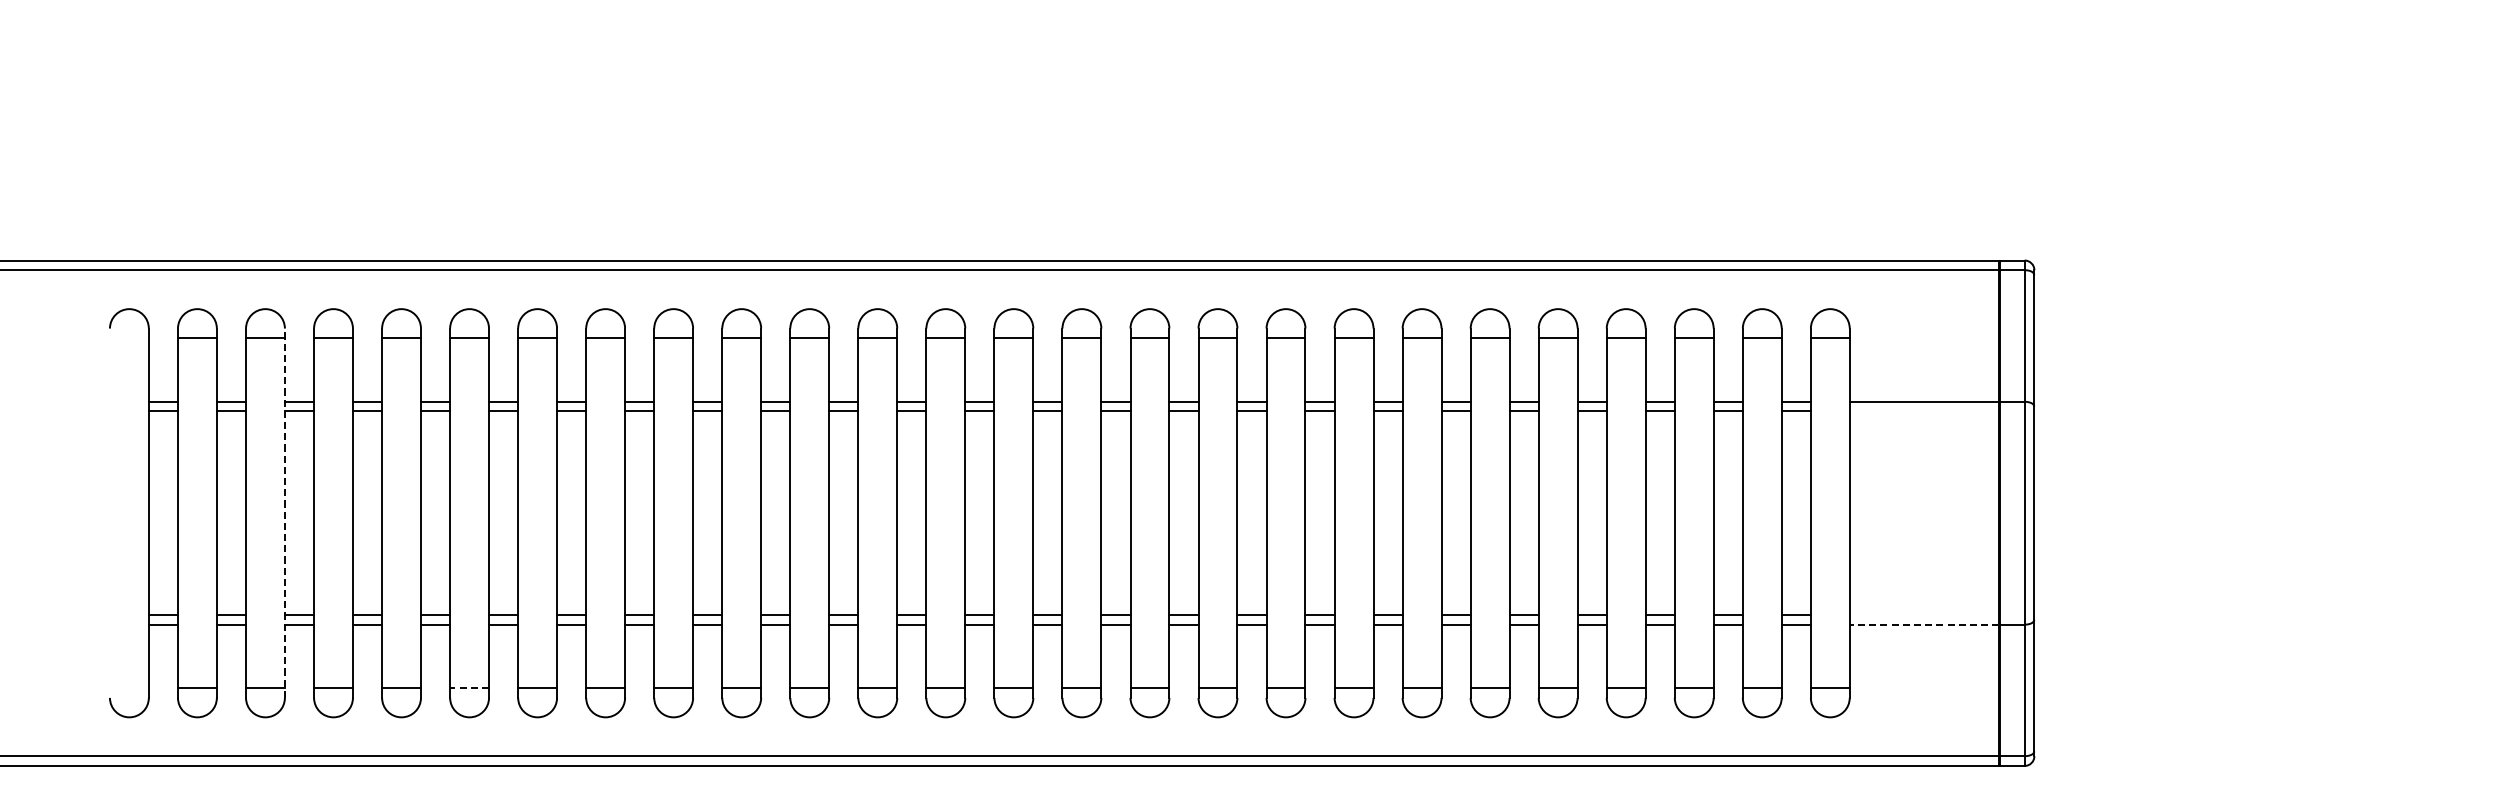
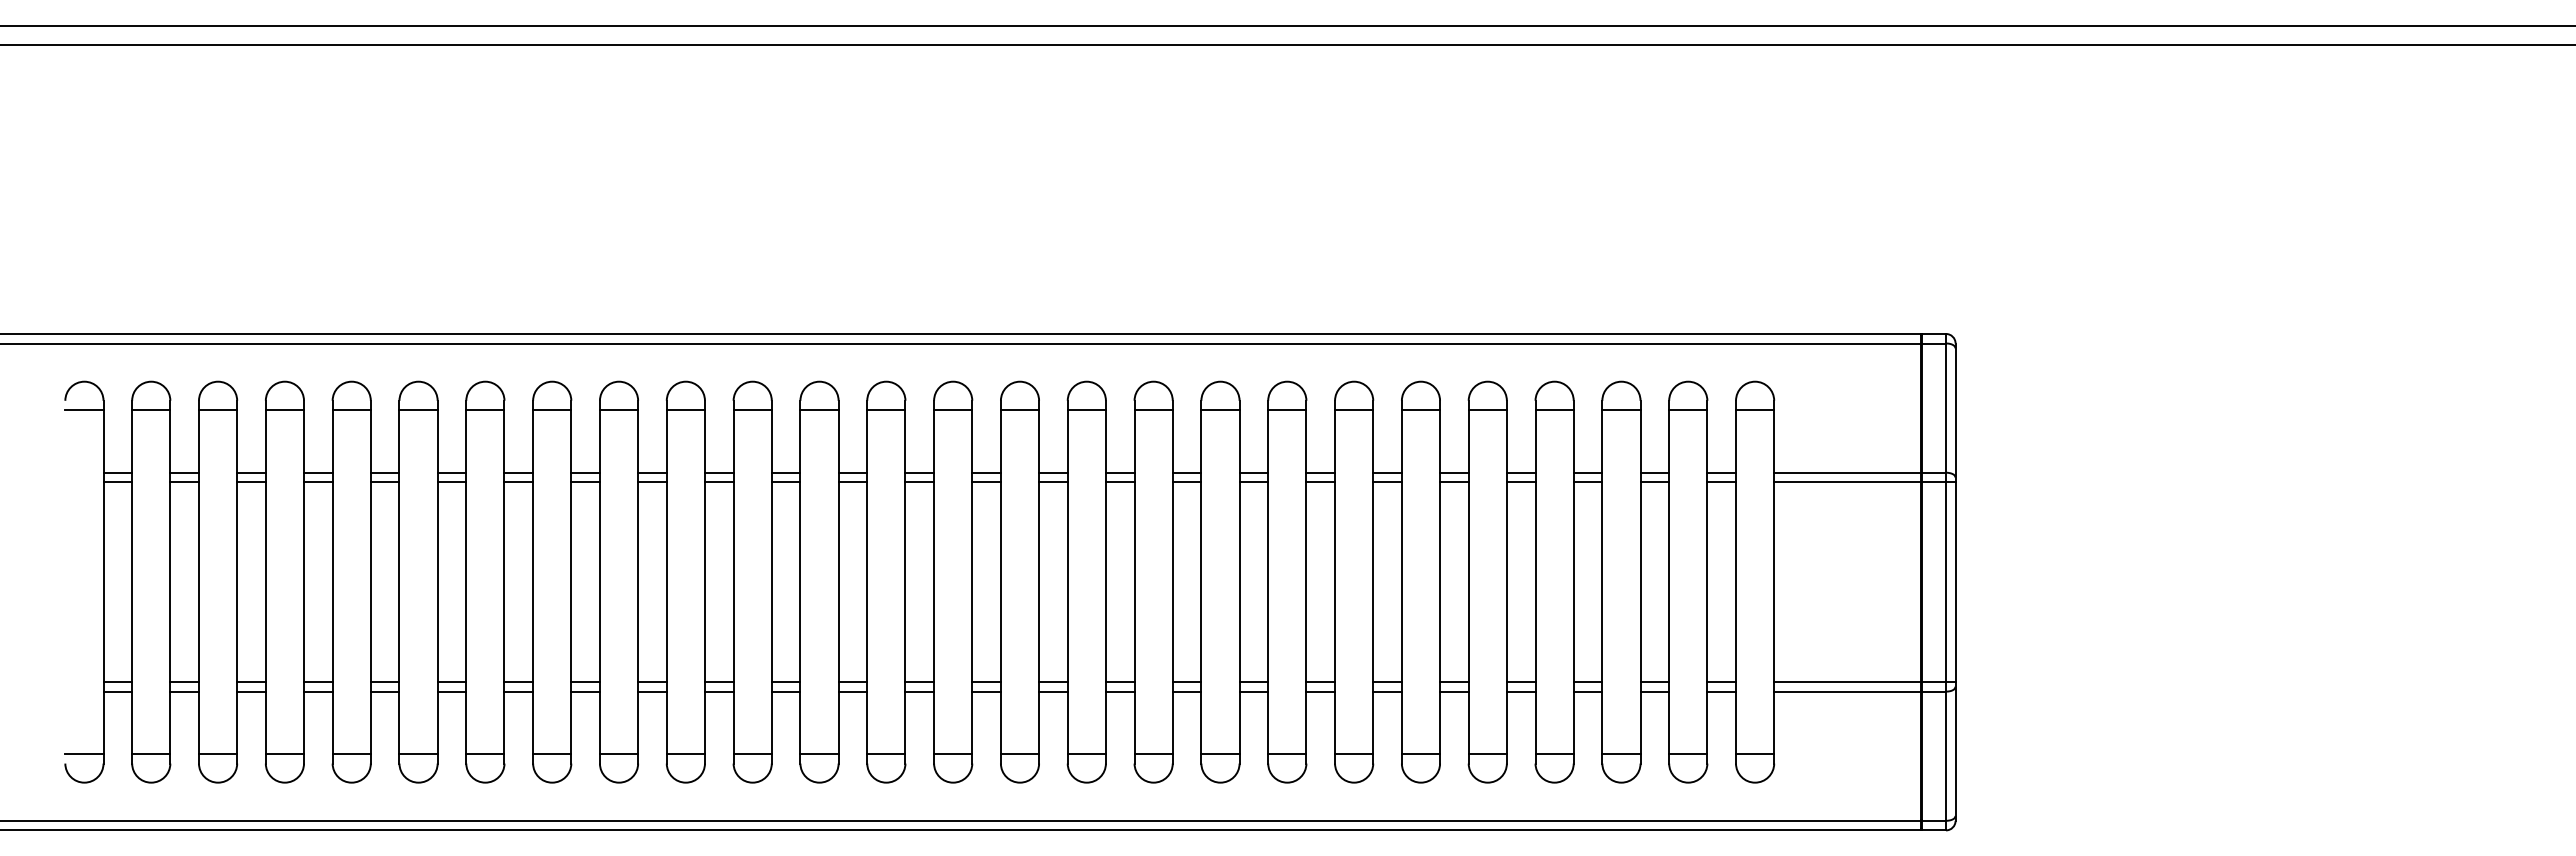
line: (129, 338) -> (84, 410), added
line: (1941, 411) -> (1864, 482), added
line: (285, 512) -> (237, 581), dashed -> solid
line: (1941, 615) -> (1864, 682), added
line: (1924, 624) -> (1847, 691), dashed -> solid
line: (129, 688) -> (84, 754), added
line: (469, 688) -> (418, 754), dashed -> solid

